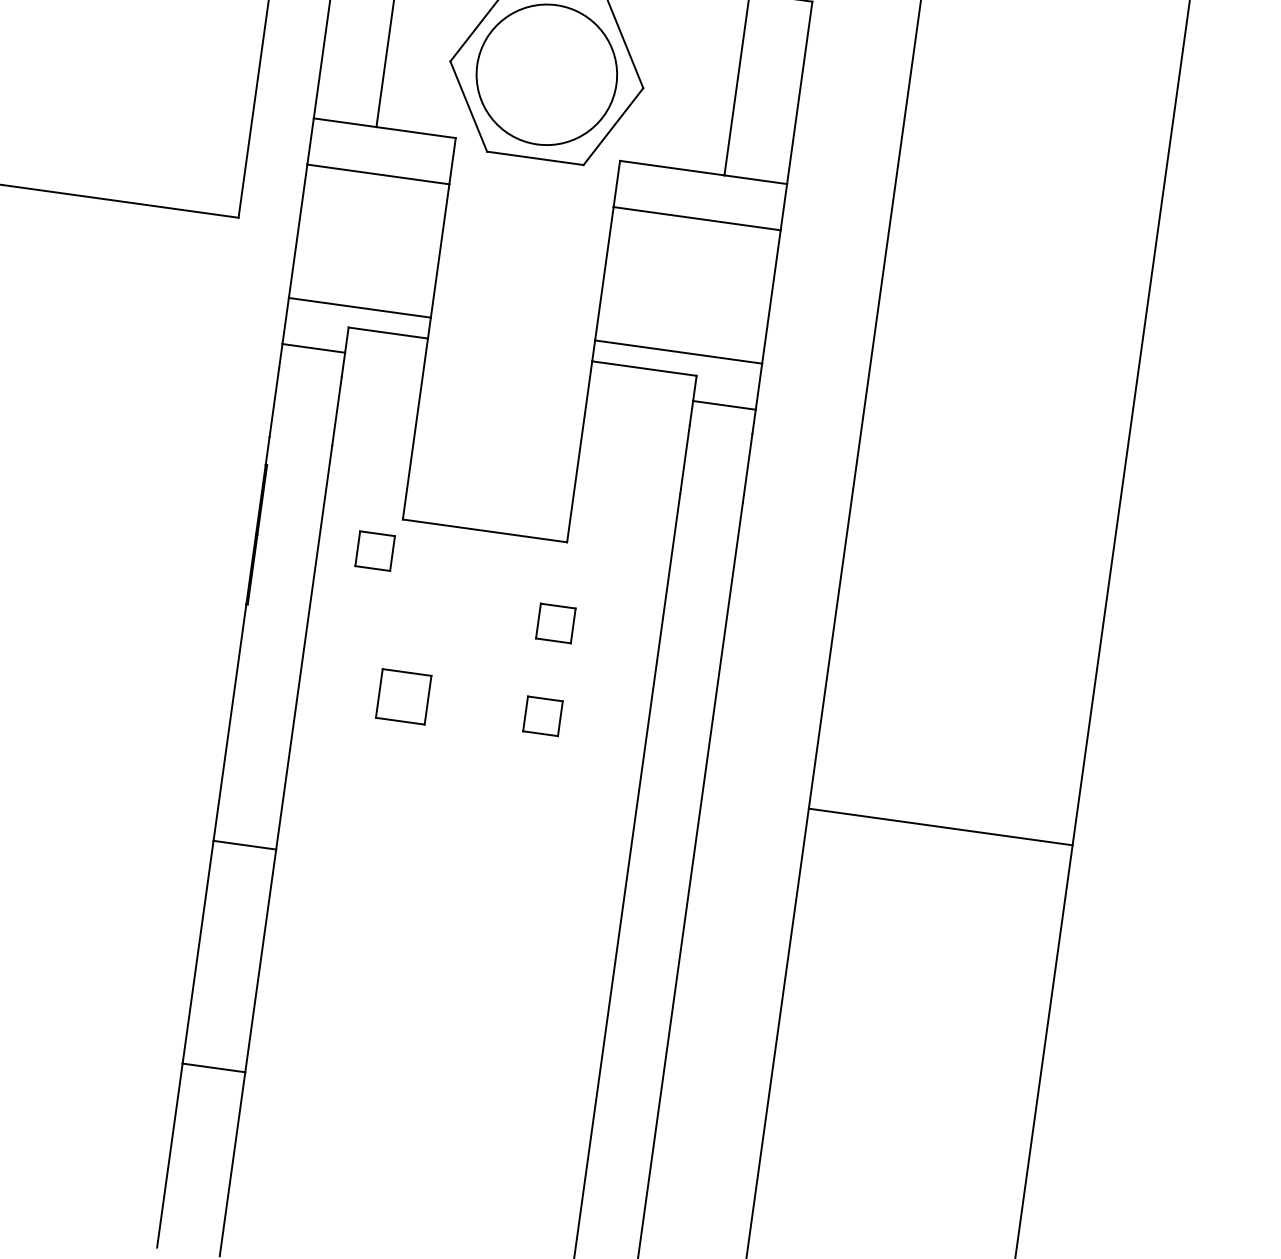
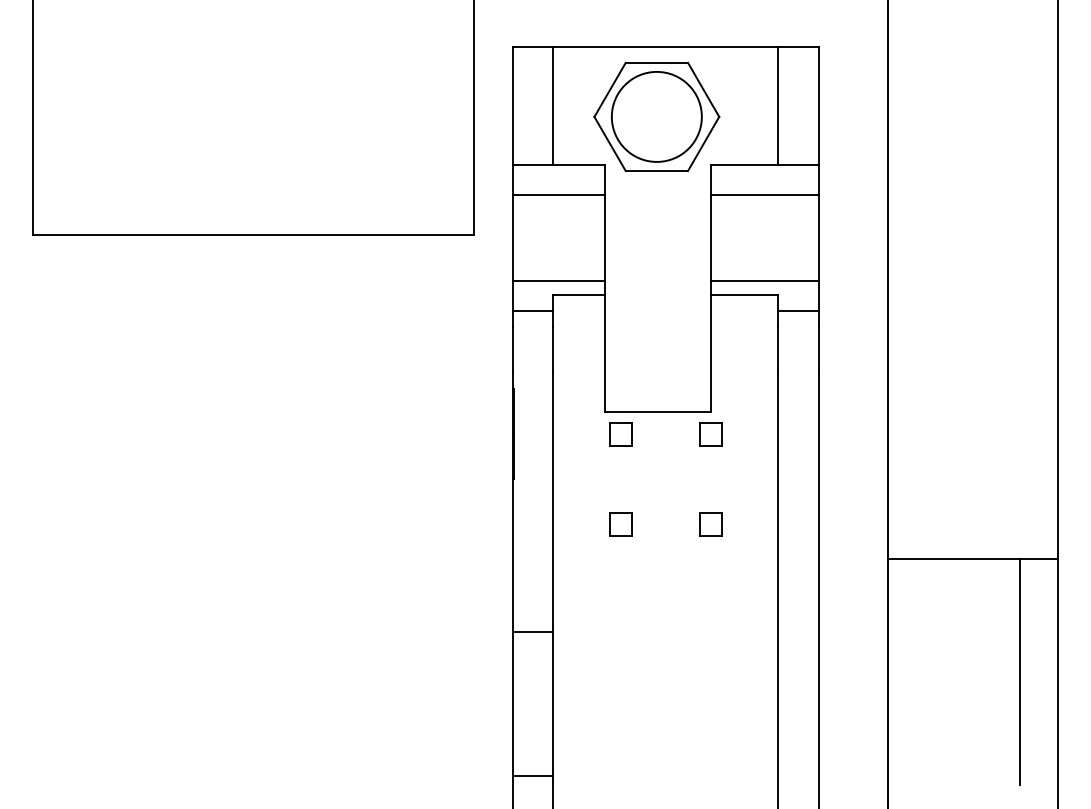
part: (374, 551) -> (620, 434), moved
part: (555, 623) -> (710, 434), moved
part: (403, 697) -> (620, 524), size x0.71
line: (988, 1010) -> (1019, 671), added

